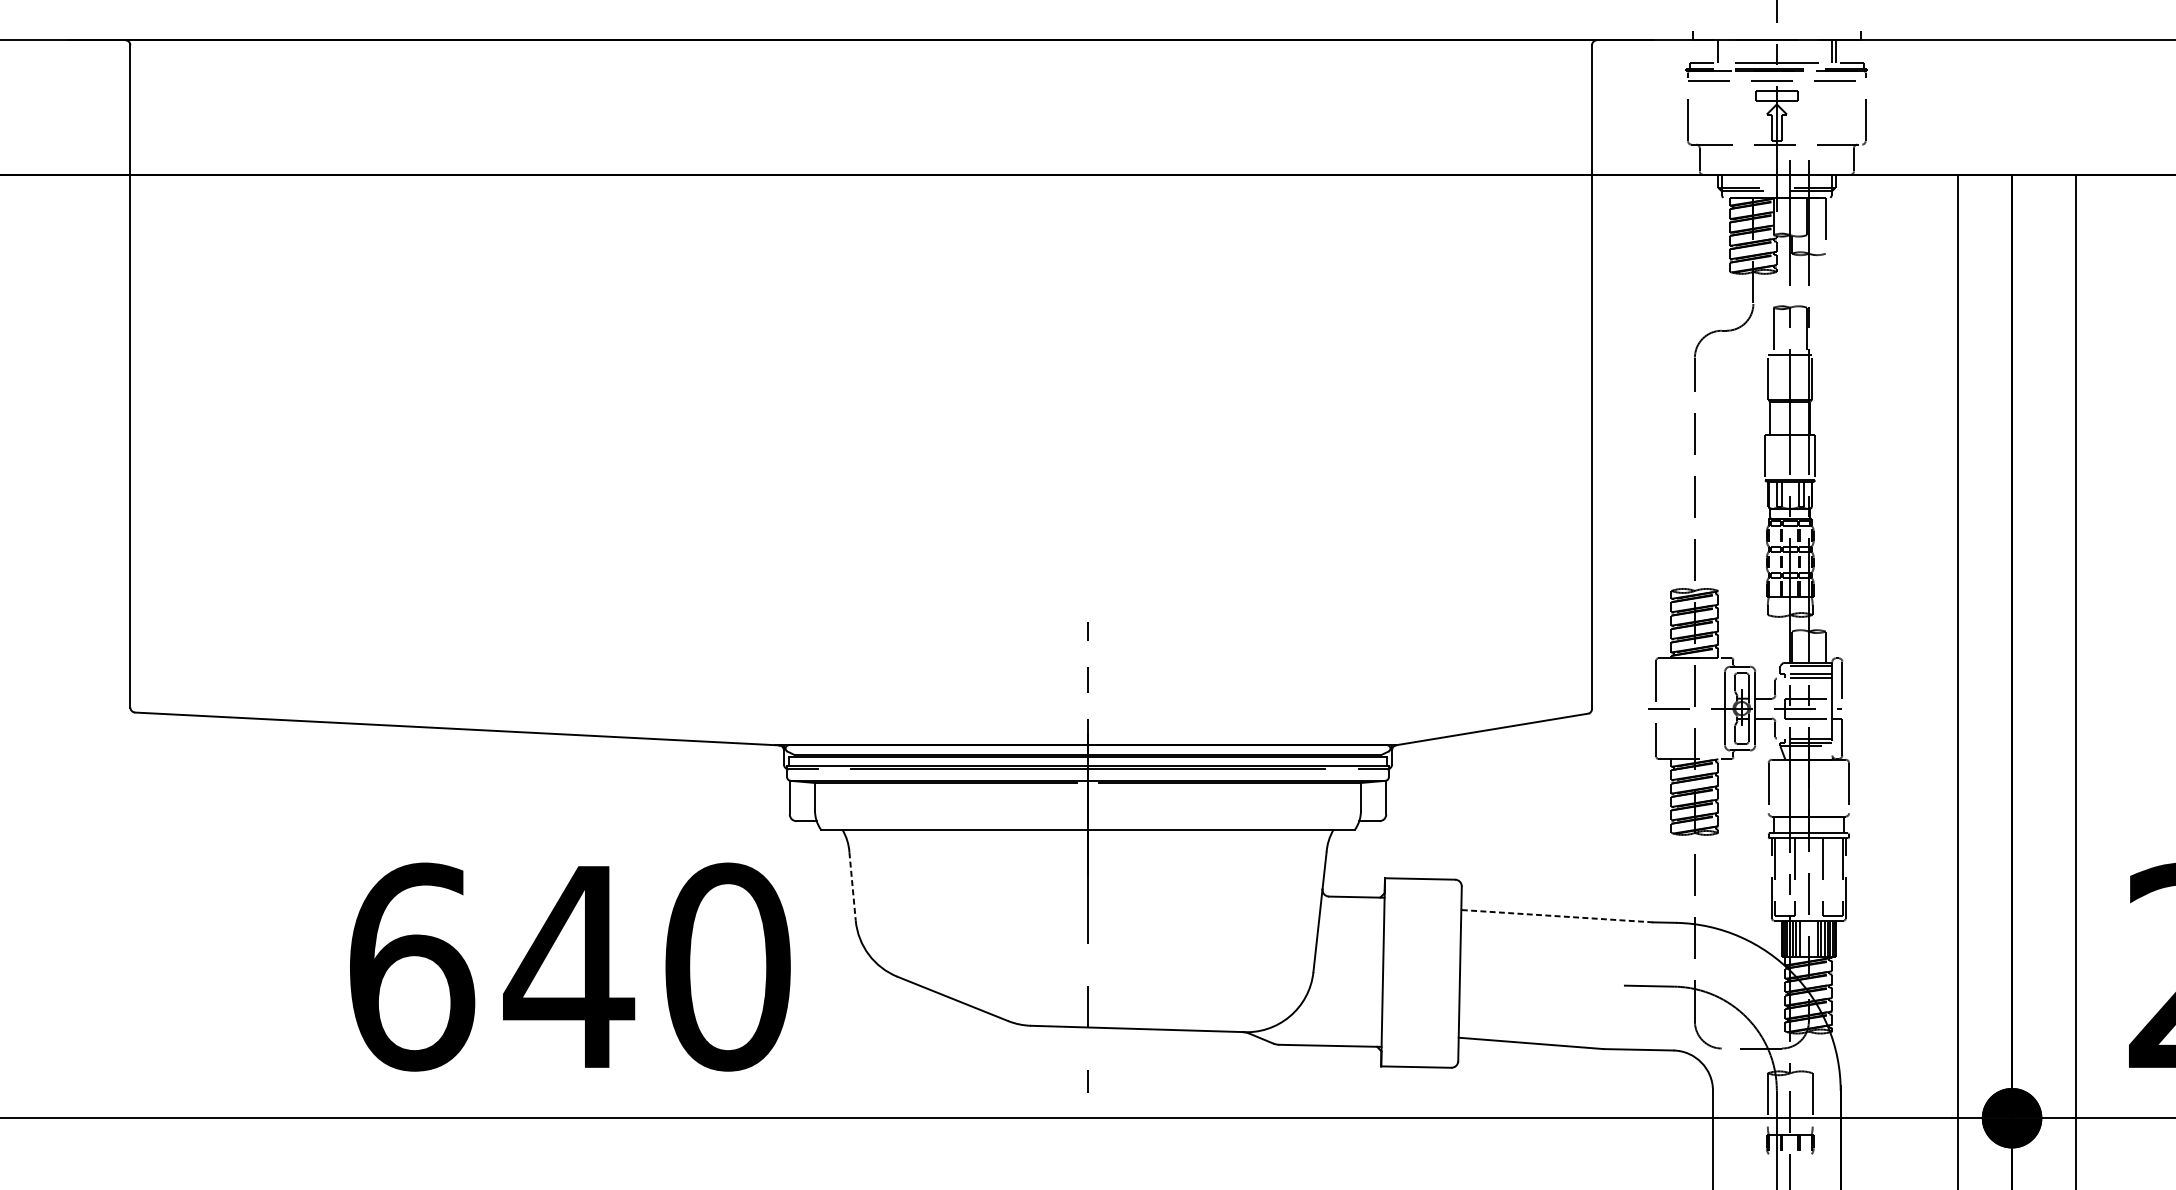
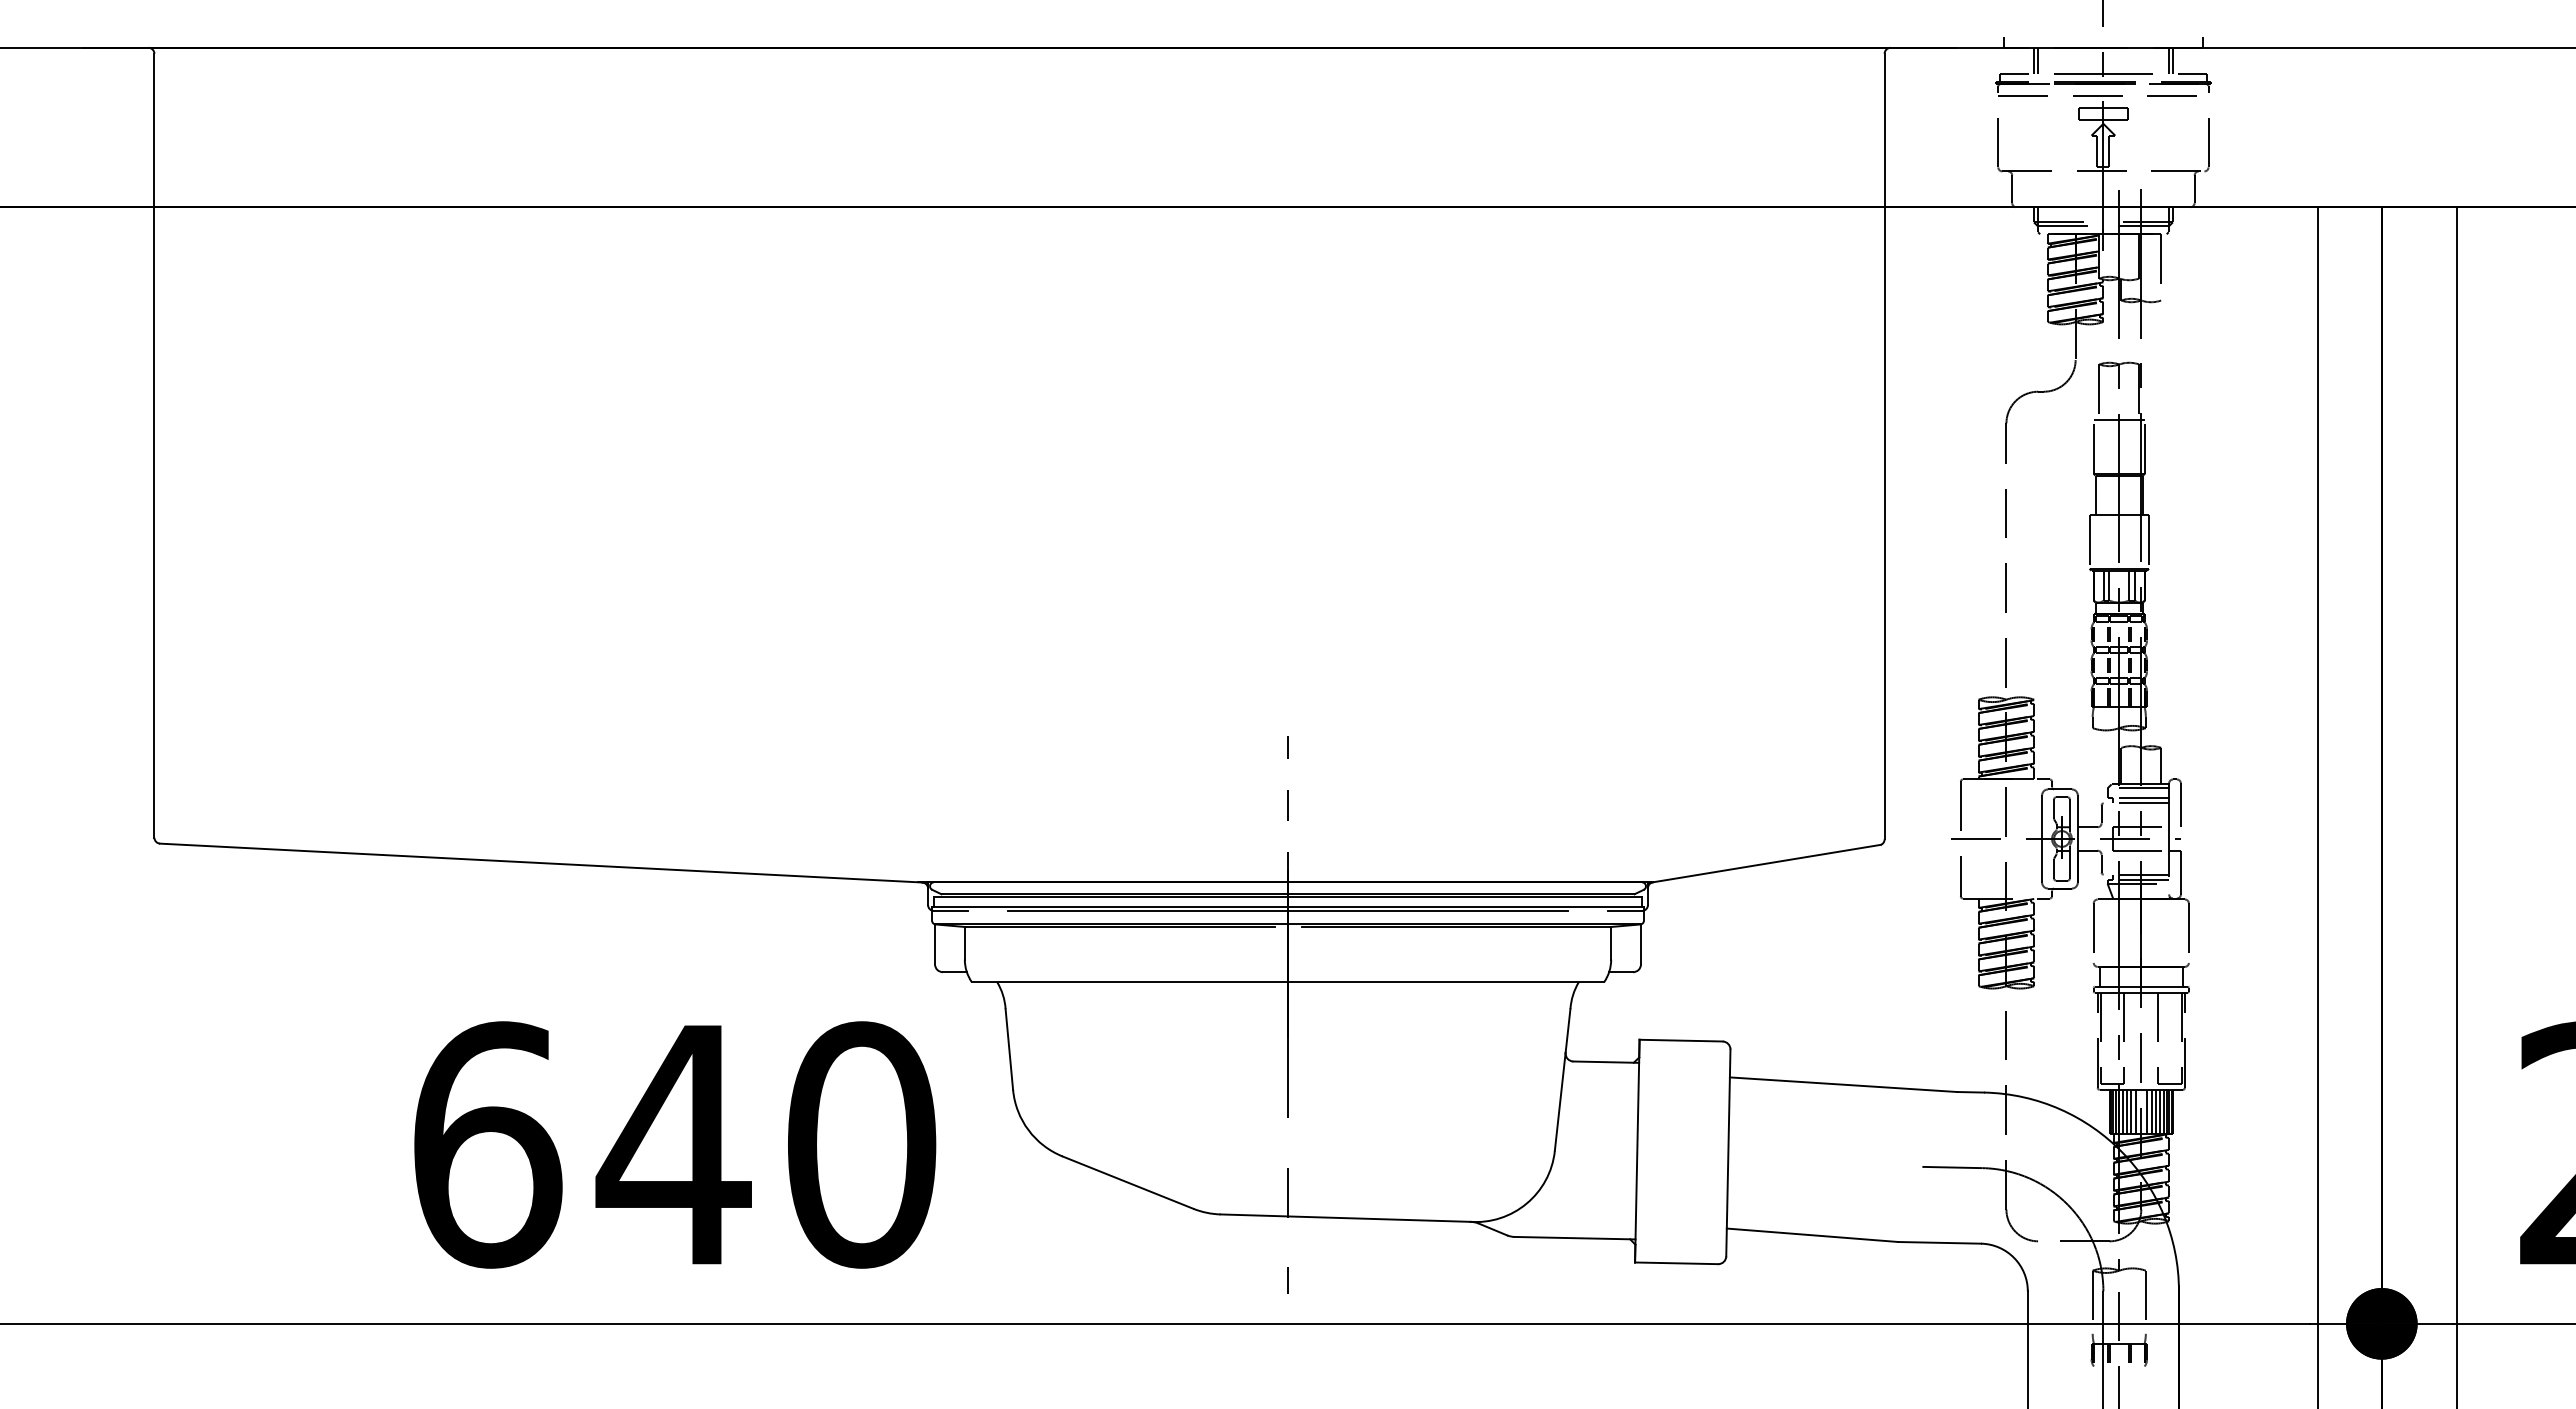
line: (1722, 50) -> (2038, 60), added
line: (852, 886) -> (1009, 1049), dashed -> solid
line: (1557, 916) -> (1843, 1084), dashed -> solid
line: (1803, 938) -> (2135, 1111), added
line: (1813, 938) -> (2146, 1111), added

